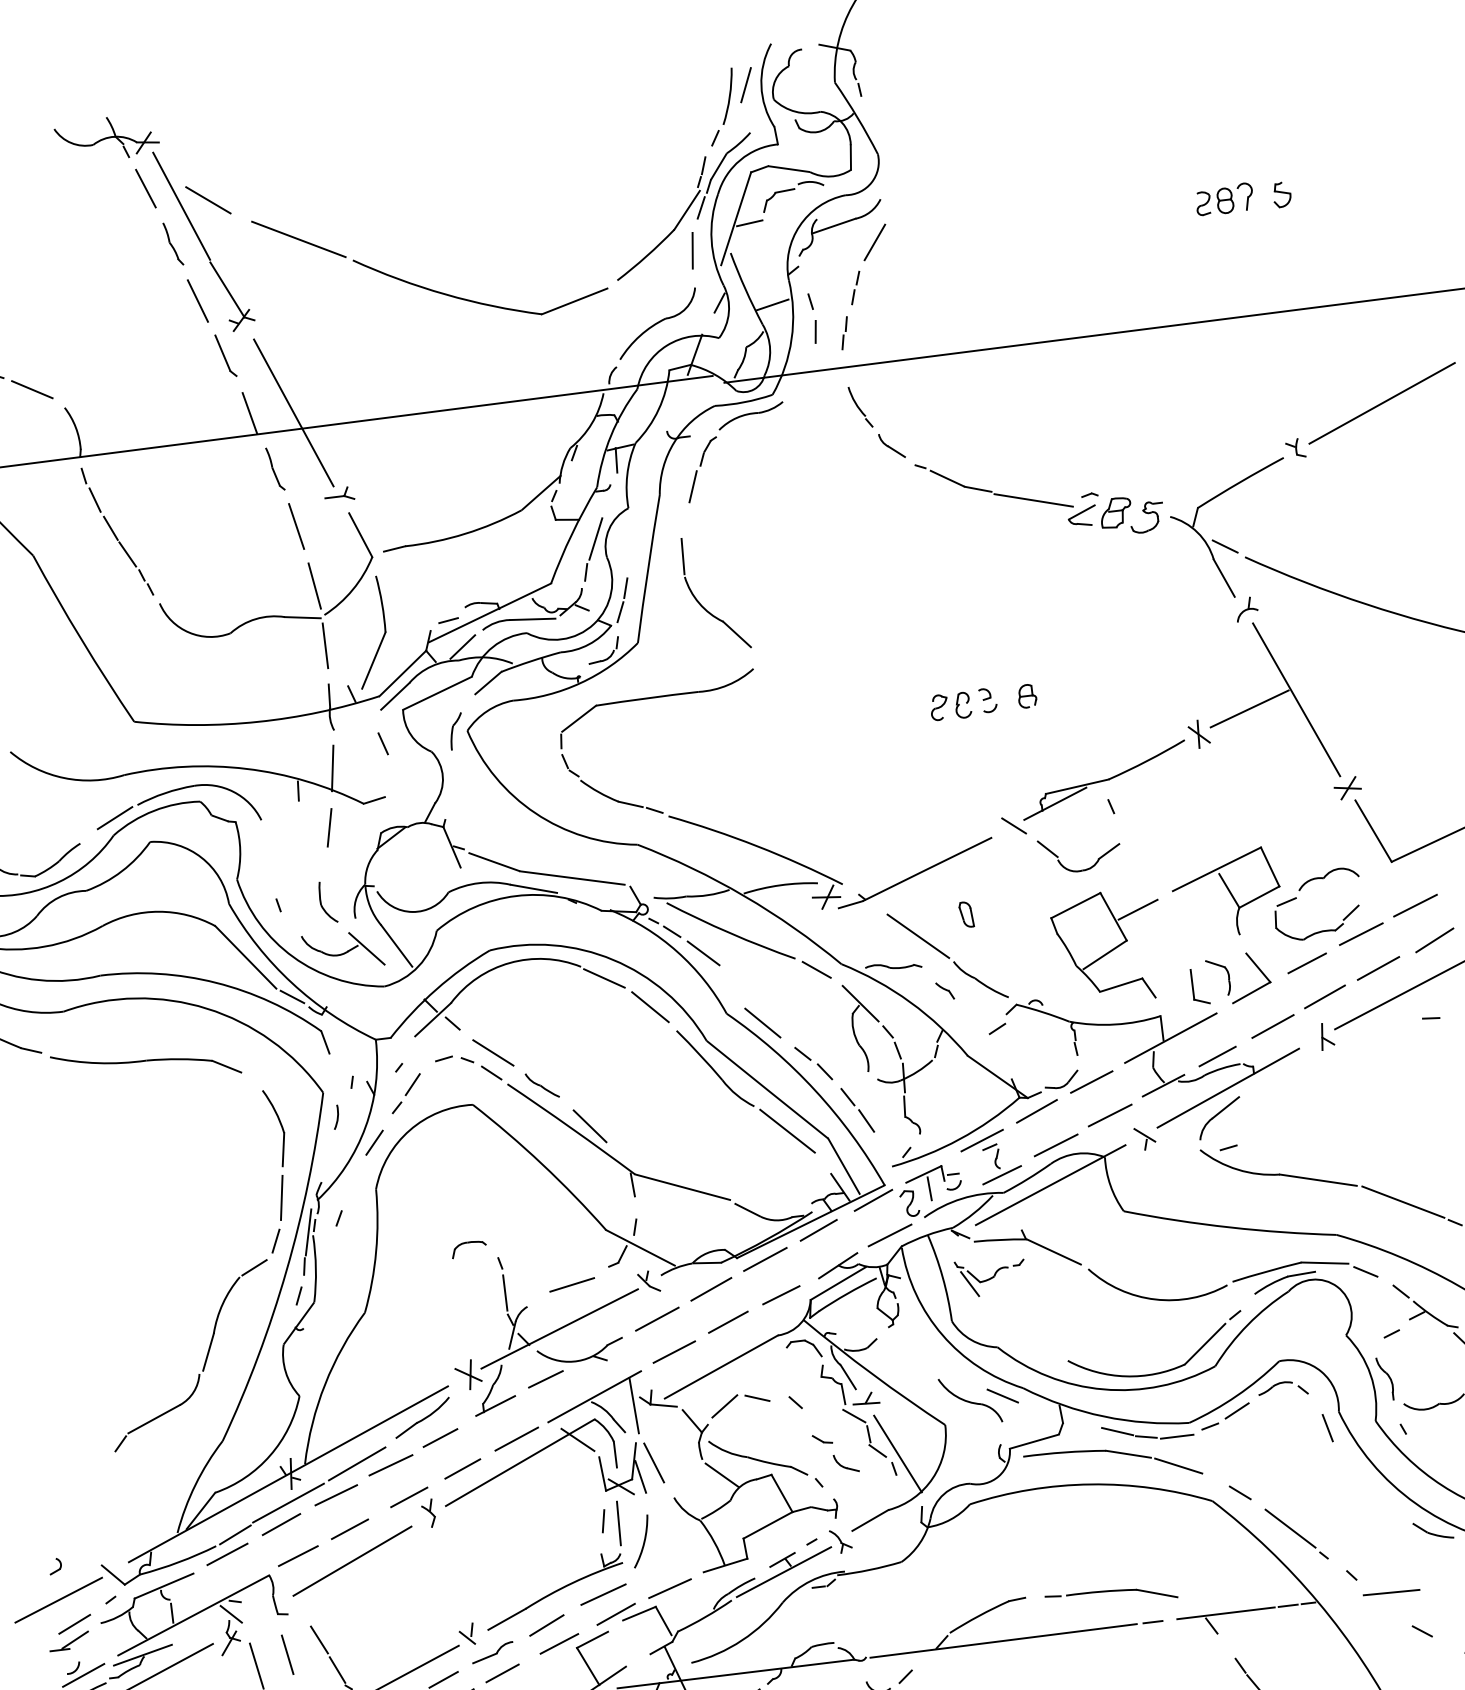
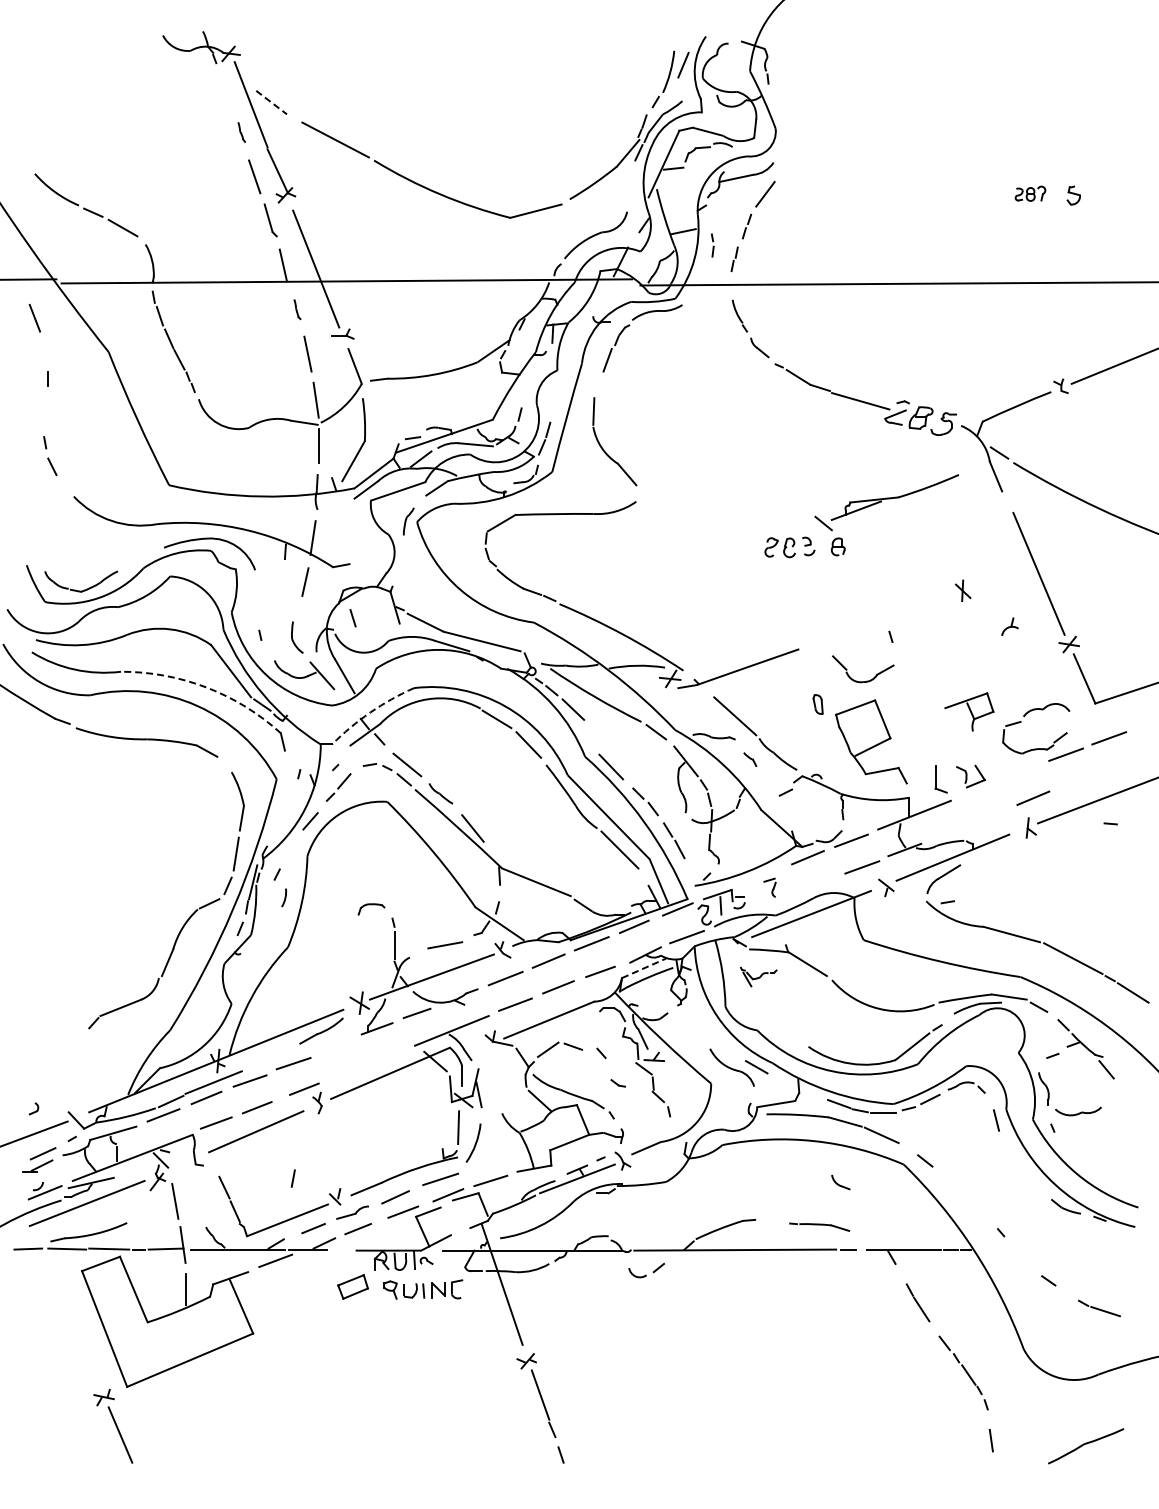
line: (145, 189) -> (225, 88), removed
part: (1224, 199) -> (1030, 193), size x0.7
line: (209, 200) -> (272, 102), solid -> dashed
part: (173, 244) -> (241, 132), size x0.6
line: (692, 250) -> (628, 183), removed
part: (813, 318) -> (712, 245), size x0.6
part: (275, 469) -> (297, 309), size x0.6
line: (594, 539) -> (529, 390), removed
part: (1246, 608) -> (1009, 626), moved
line: (1248, 709) -> (1002, 576), removed
line: (382, 744) -> (352, 618), moved
part: (1093, 788) -> (886, 502), moved
line: (114, 818) -> (145, 555), removed
part: (1226, 892) -> (969, 711), size x0.6
line: (1137, 908) -> (901, 715), removed
part: (965, 914) -> (817, 704), moved
line: (1434, 939) -> (1120, 765), removed
line: (1306, 963) -> (1022, 771), removed
line: (1377, 968) -> (1075, 781), removed
part: (1238, 978) -> (970, 776), size x0.6
arc: (215, 982) -> (206, 687), solid -> dashed
arc: (436, 989) -> (370, 712), solid -> dashed
line: (1272, 1026) -> (991, 815), removed
line: (1217, 1055) -> (947, 832), removed
arc: (336, 1116) -> (284, 897), moved
line: (982, 1140) -> (764, 874), removed
line: (1056, 1144) -> (819, 884), removed
line: (1002, 1175) -> (776, 902), removed
part: (990, 1276) -> (758, 976), size x0.7
line: (838, 1283) -> (644, 968), solid -> dashed
line: (634, 1406) -> (480, 1041), removed
line: (439, 1437) -> (332, 1047), removed
line: (516, 1439) -> (389, 1055), removed
line: (896, 1453) -> (672, 1100), removed
line: (652, 1462) -> (489, 1085), removed
line: (357, 1463) -> (268, 1059), removed
part: (845, 1463) -> (840, 1182), moved
line: (462, 1468) -> (346, 1072), removed
line: (602, 1521) -> (292, 1178), moved
line: (1296, 1533) -> (963, 1196), removed
line: (1391, 1591) -> (1029, 1248), removed
part: (1111, 1597) -> (819, 1227), size x0.6
line: (286, 1654) -> (198, 1195), removed

